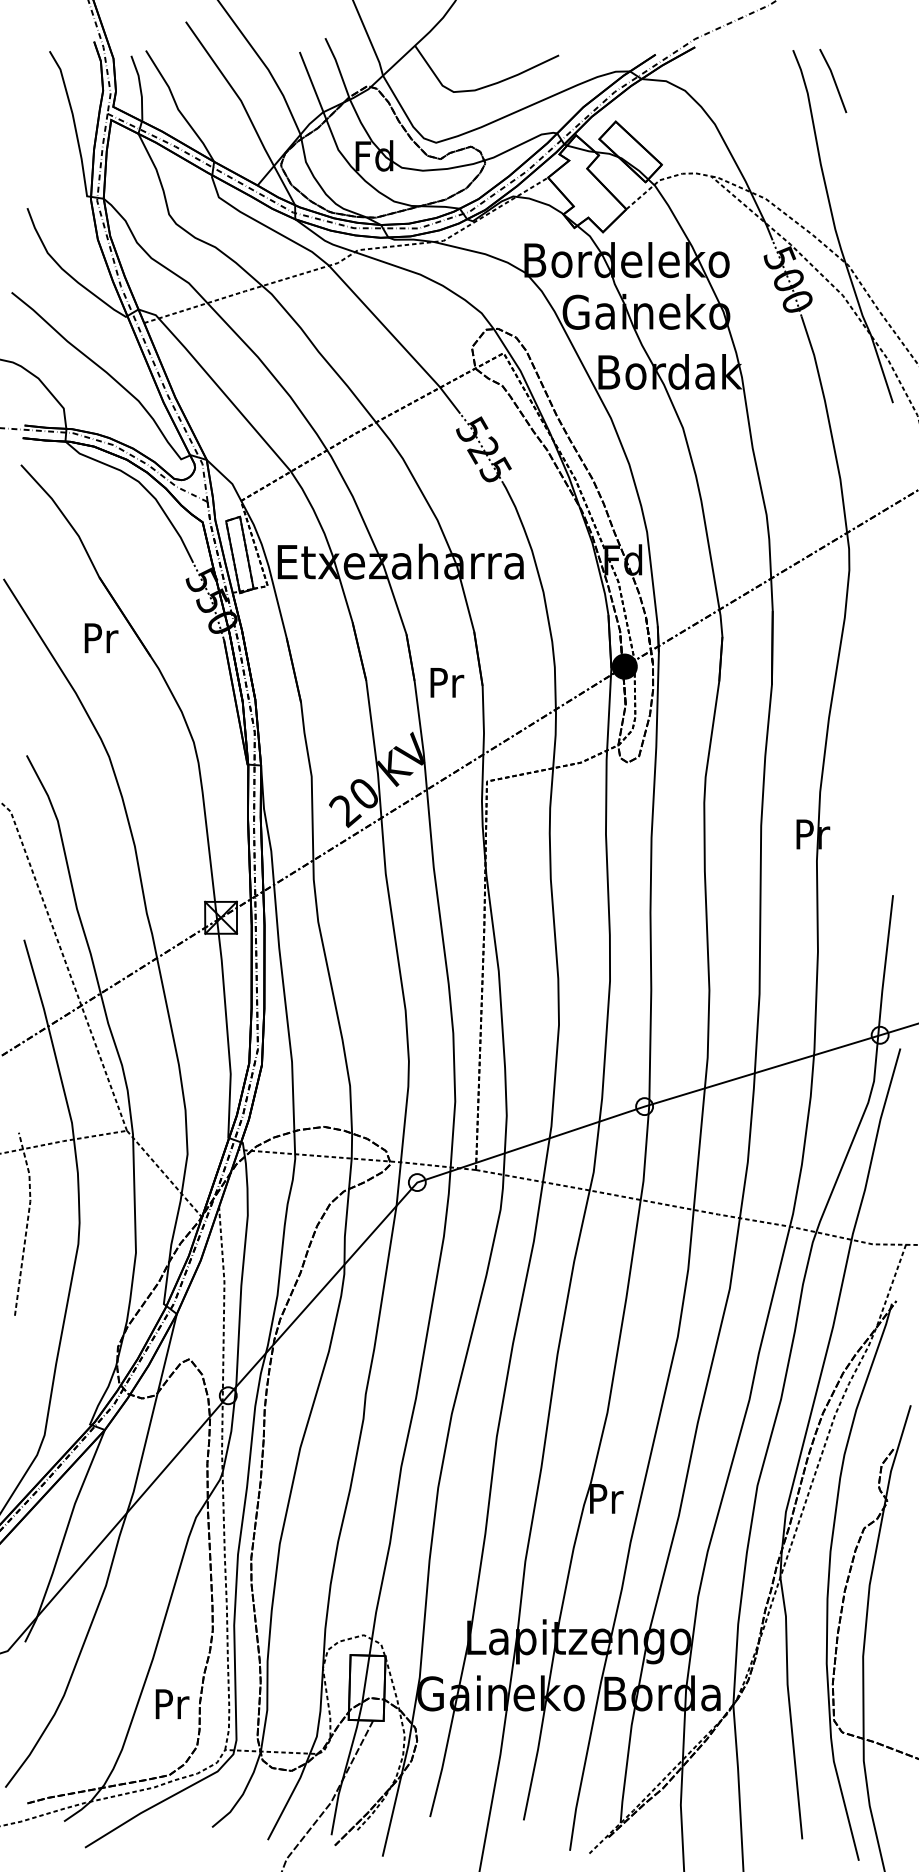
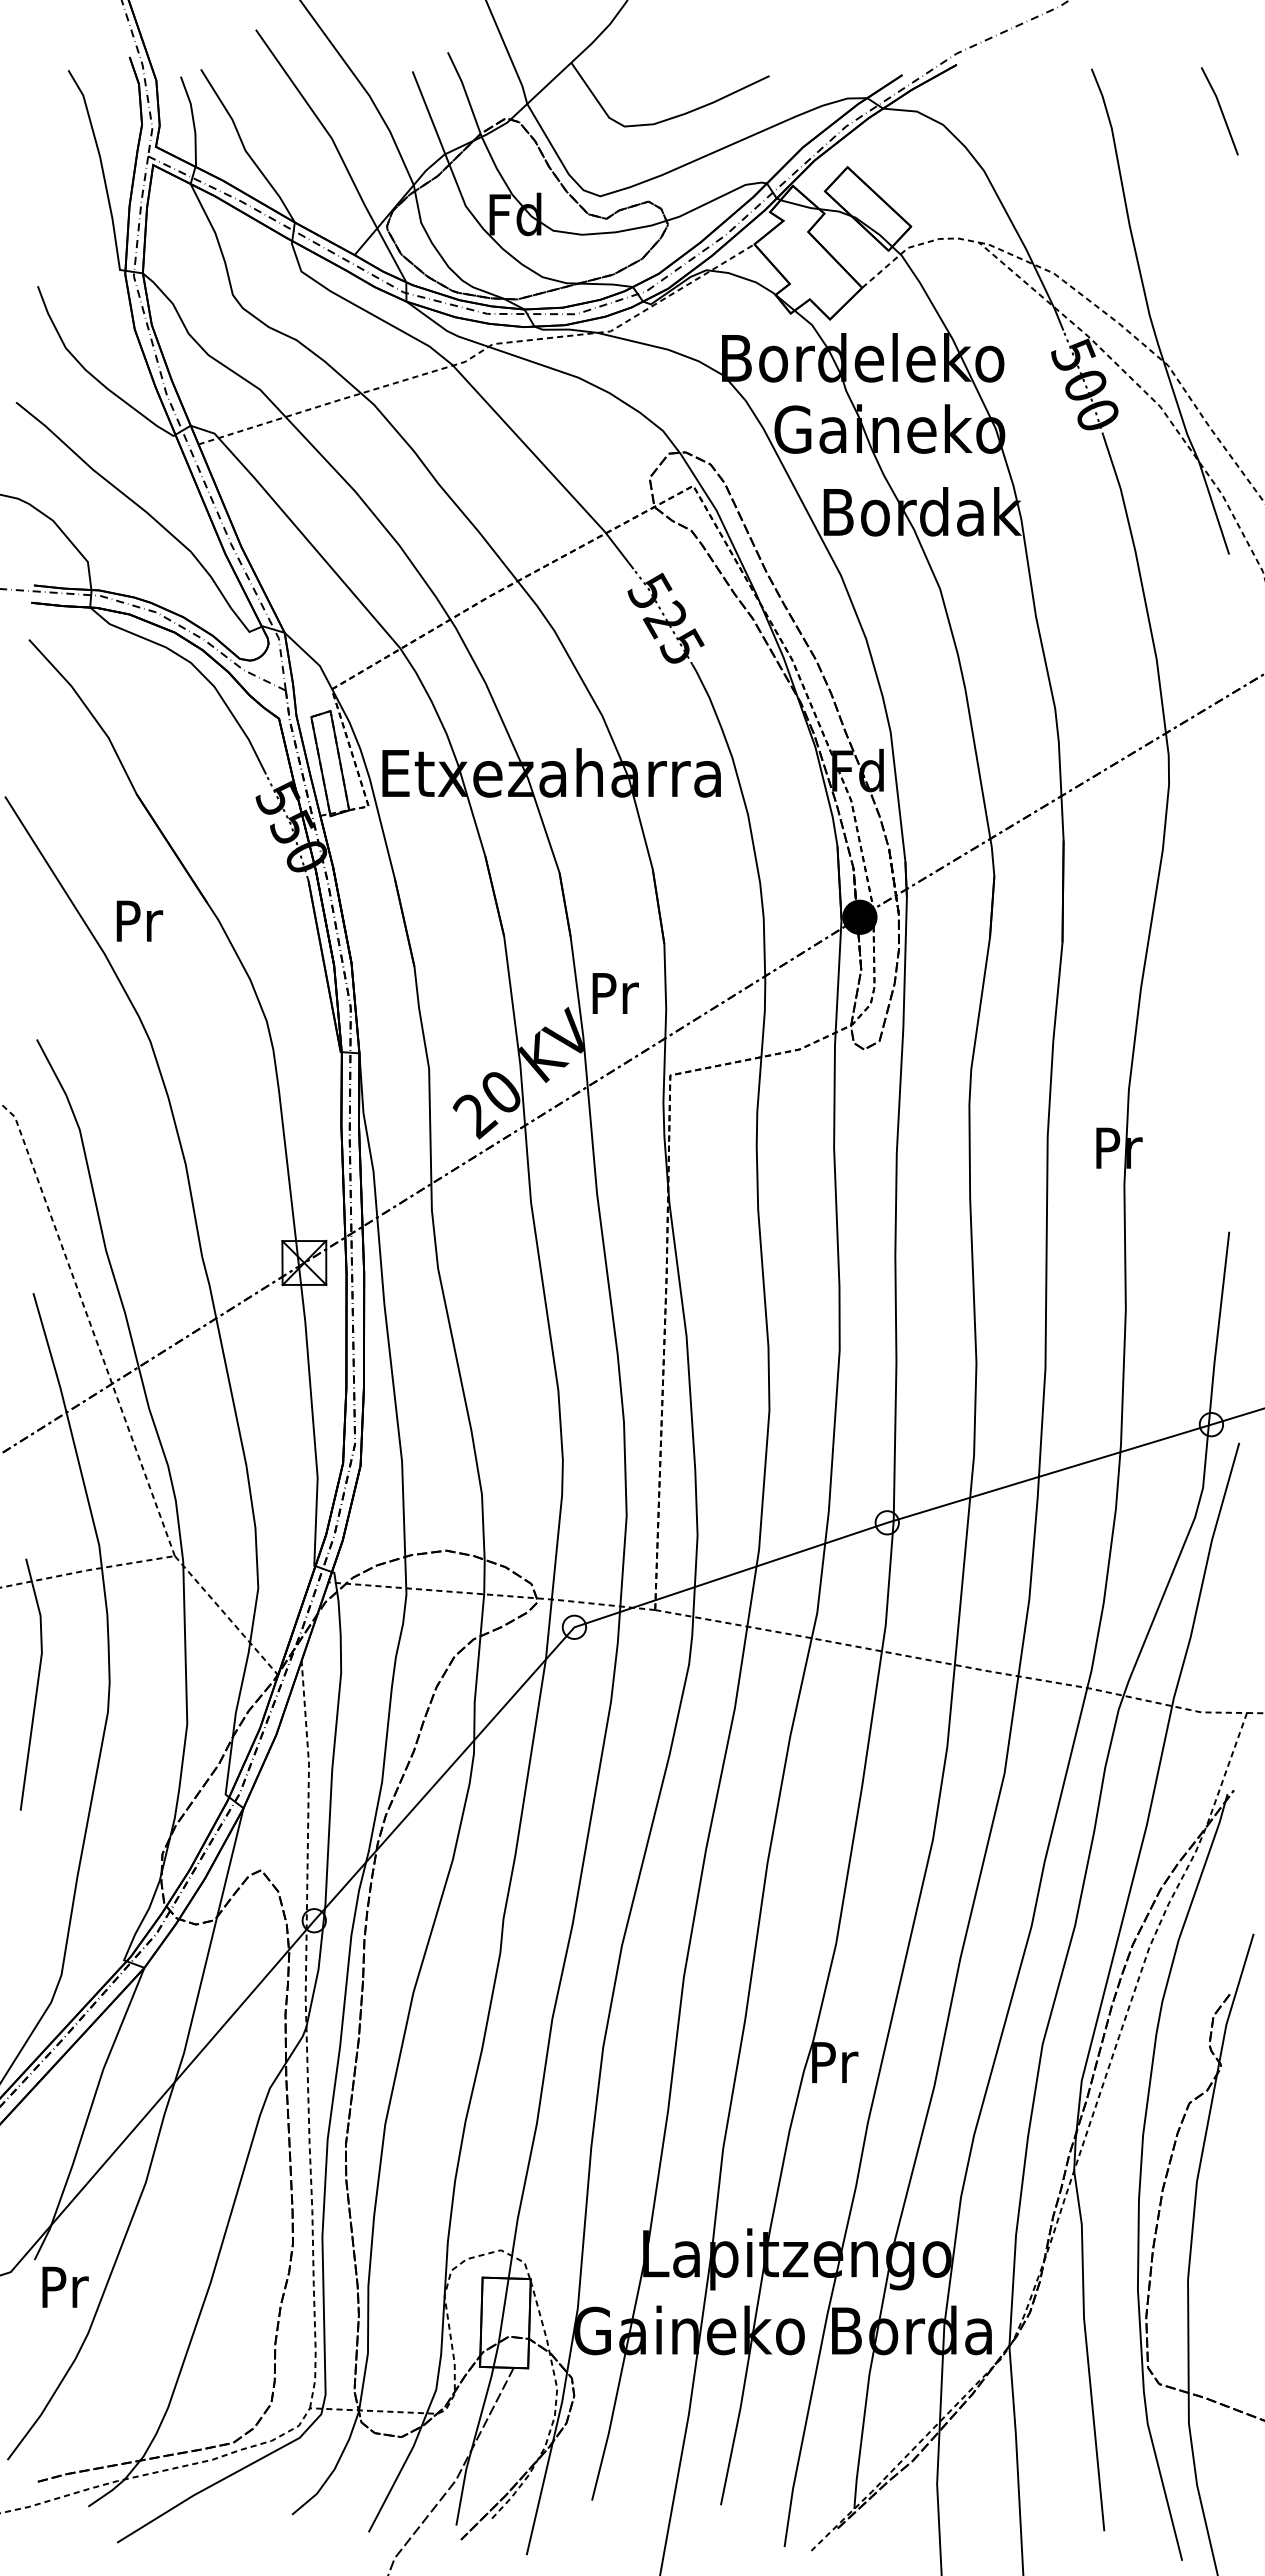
line: (833, 81) -> (1220, 111), moved
text: (101, 637) -> (139, 920), moved
text: (447, 682) -> (615, 993), moved
line: (27, 1222) -> (37, 1682), dashed -> solid
text: (172, 1703) -> (65, 2286), moved

